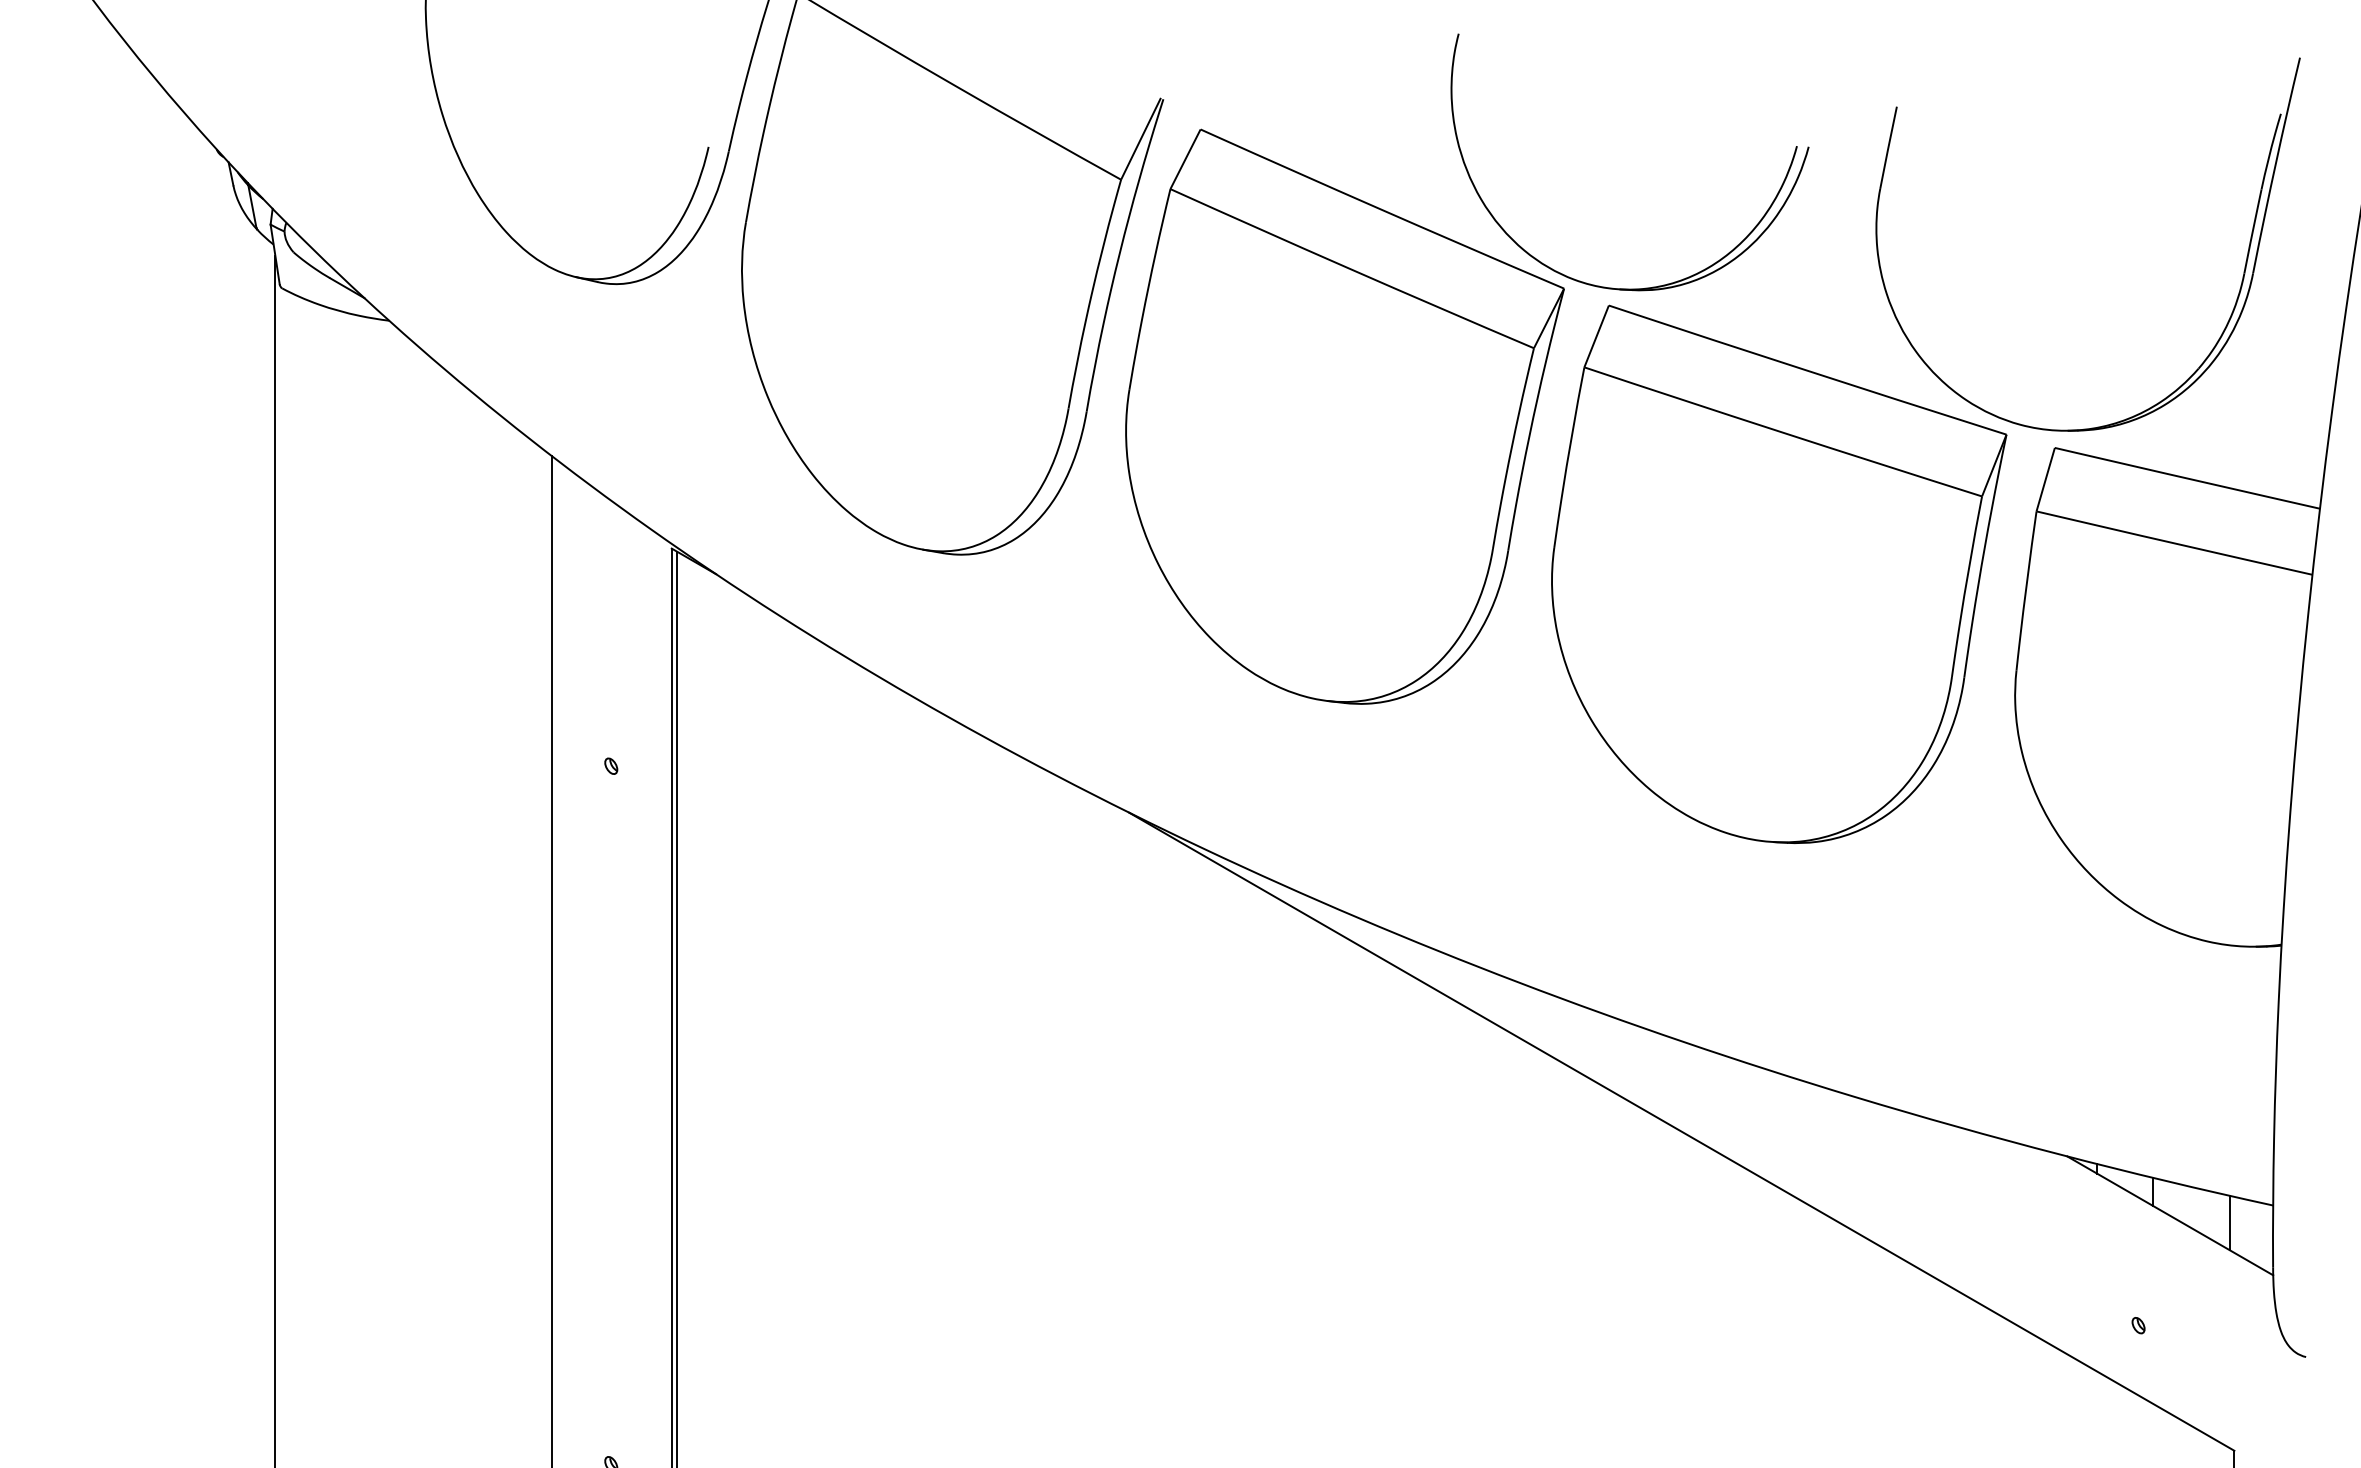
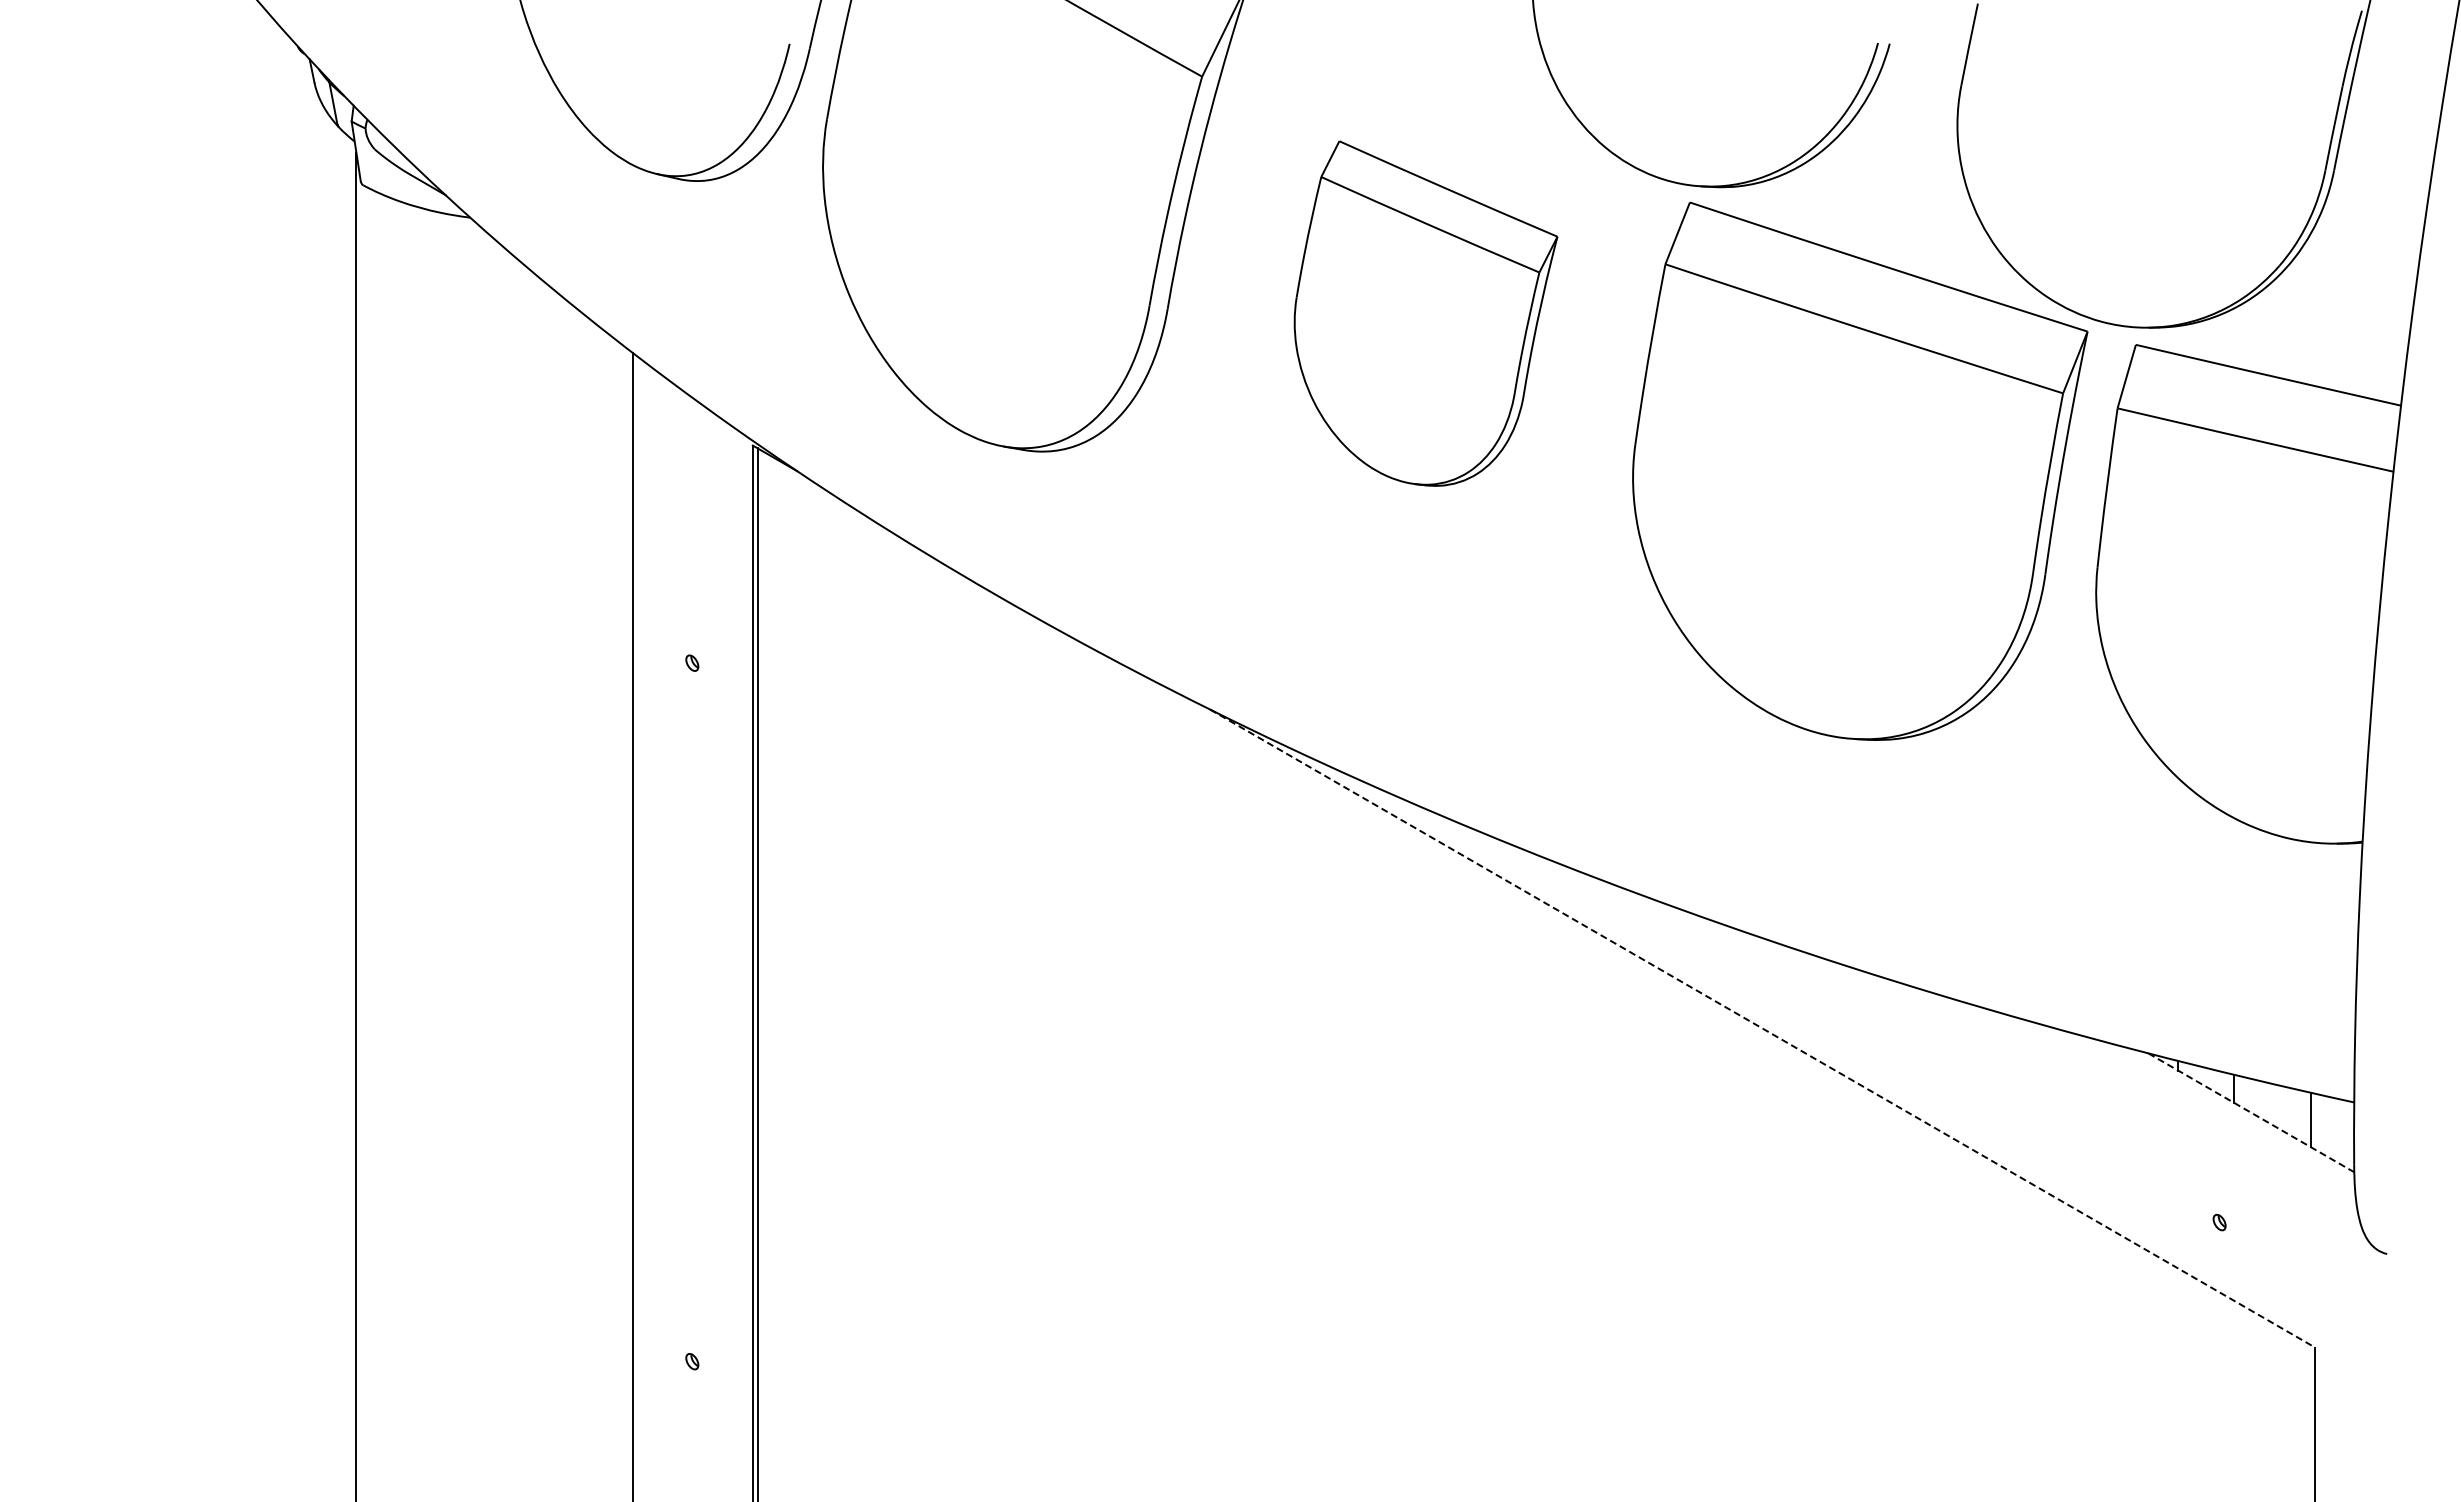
part: (1344, 416) -> (1425, 313), size x0.6
line: (1682, 1131) -> (1763, 1028), solid -> dashed
line: (2170, 1215) -> (2251, 1112), solid -> dashed

